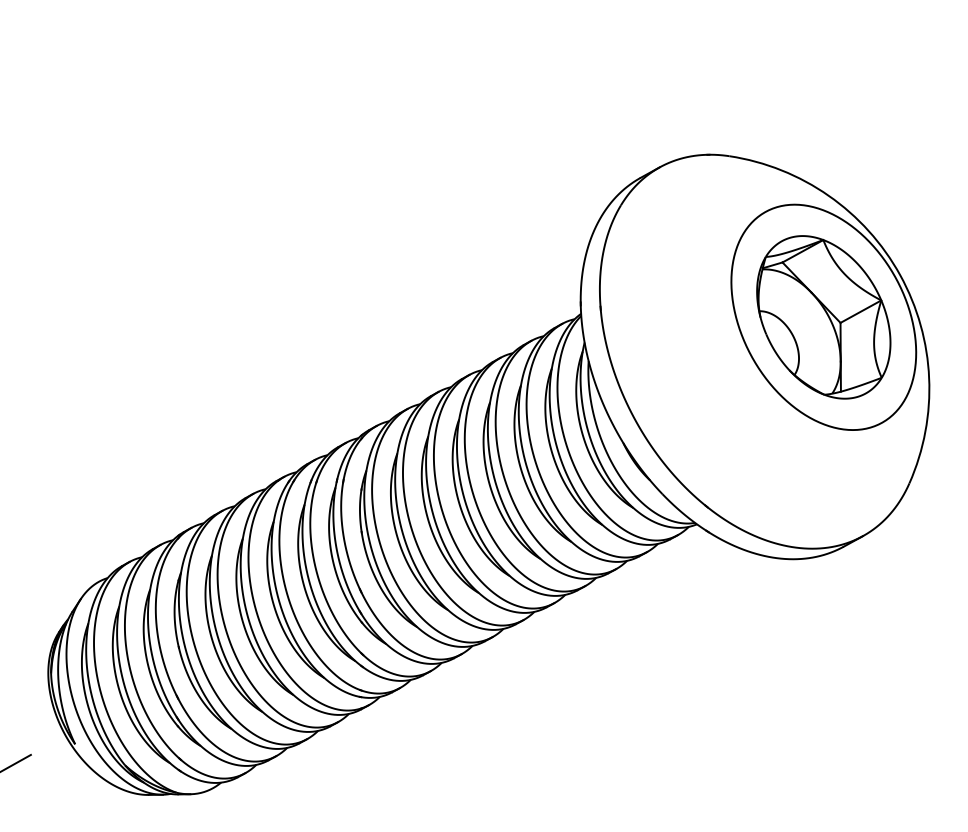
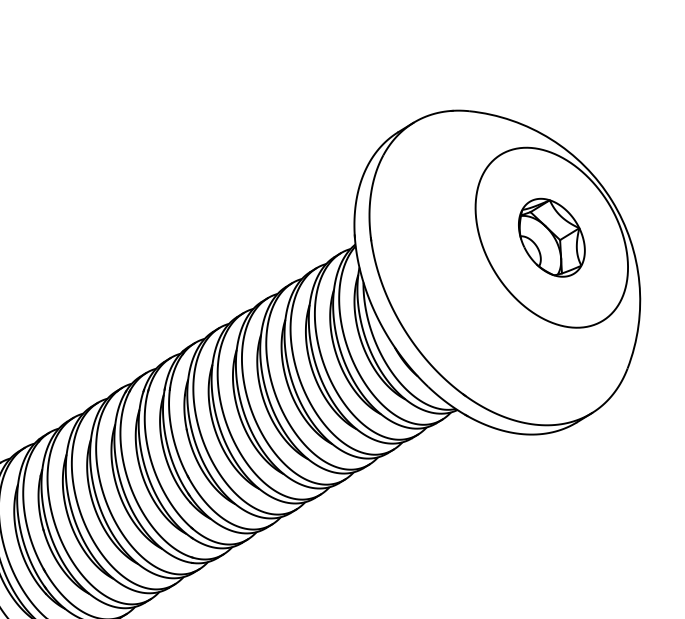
part: (823, 317) -> (551, 237), size x0.6

